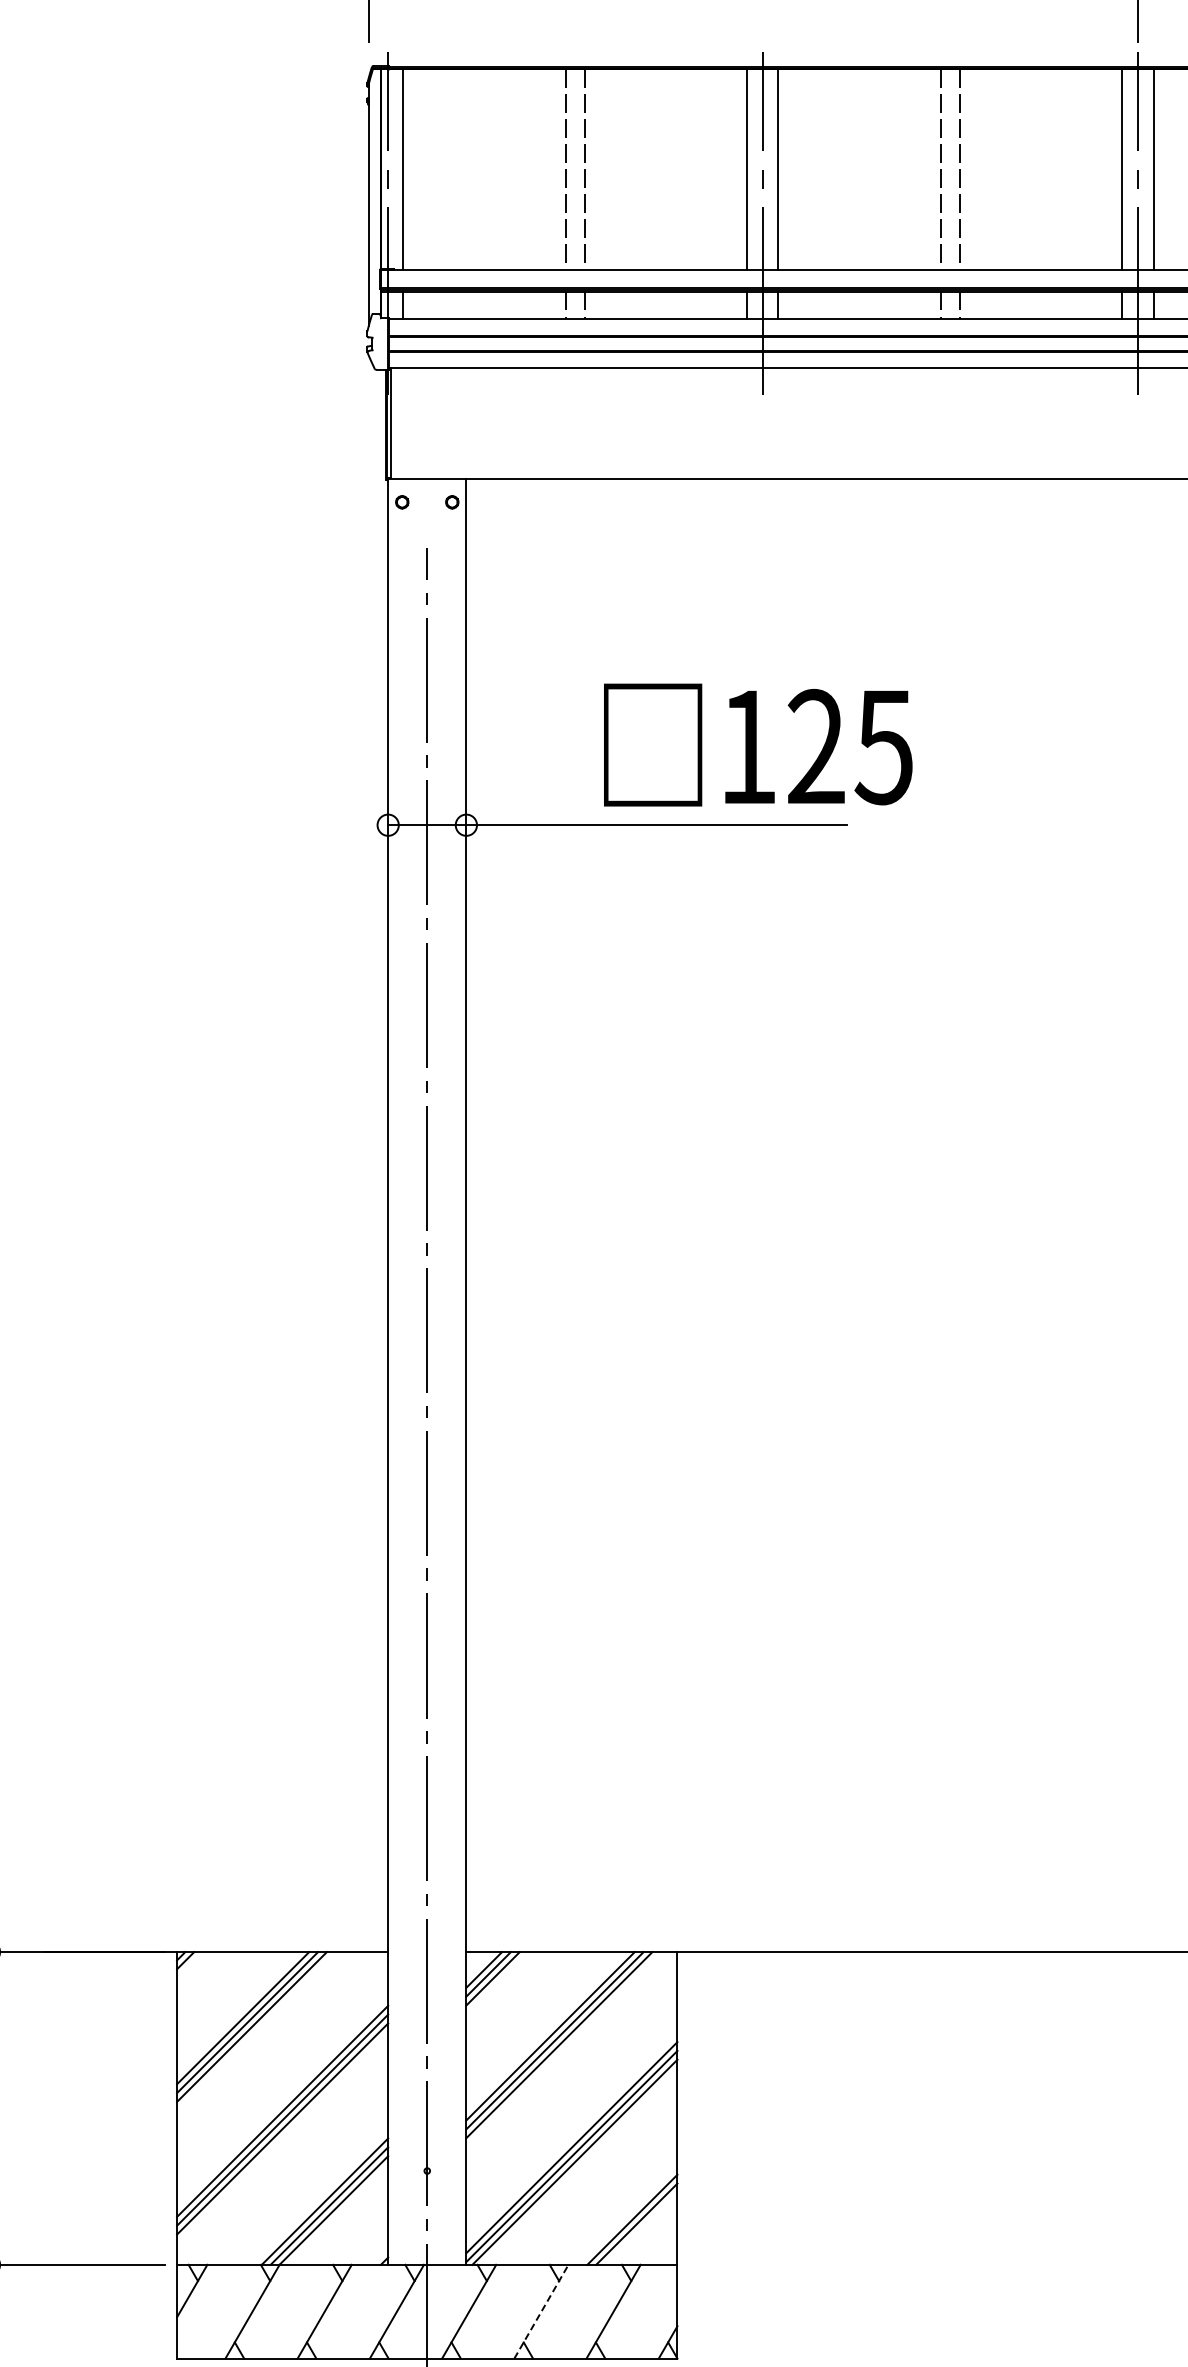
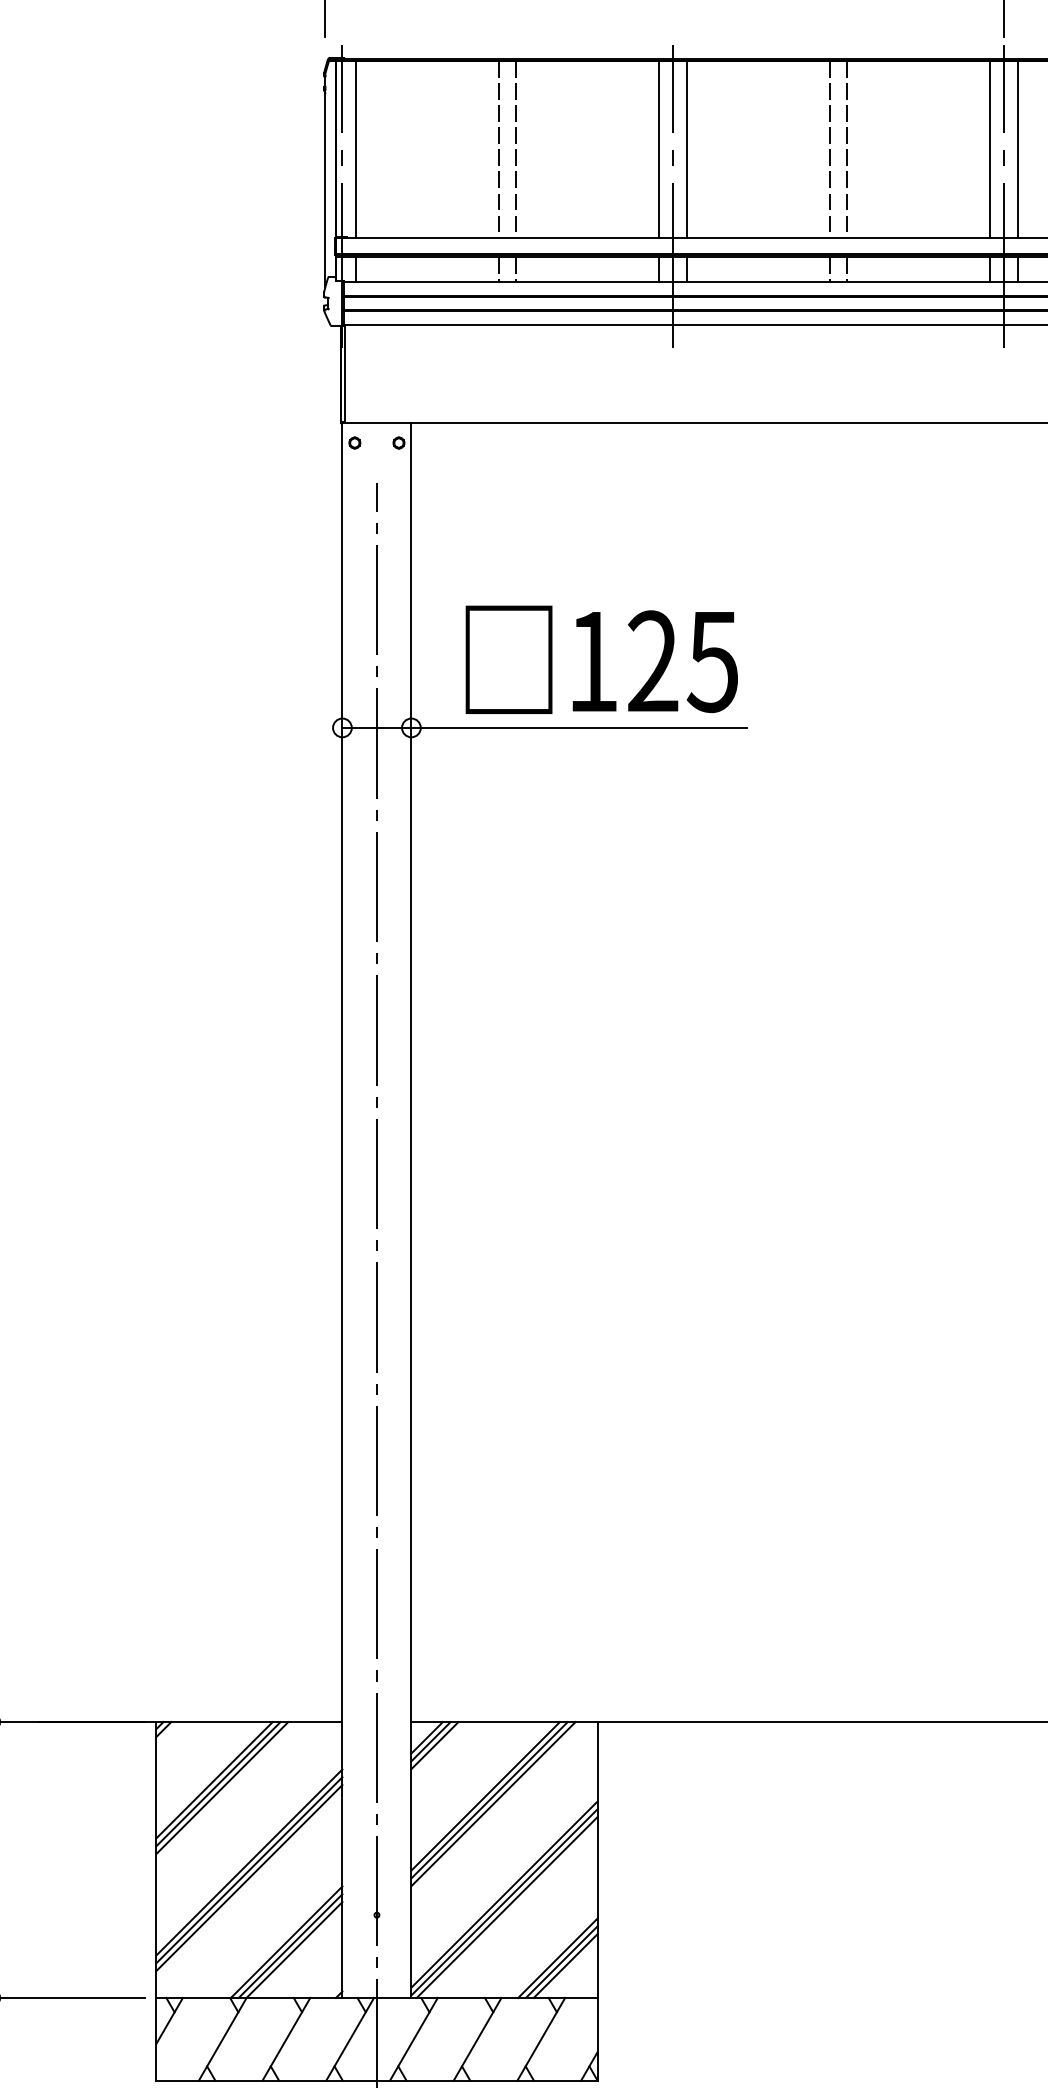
text: (758, 744) -> (602, 659), moved
line: (641, 2228) -> (565, 1965), added
line: (541, 2311) -> (477, 2039), dashed -> solid

